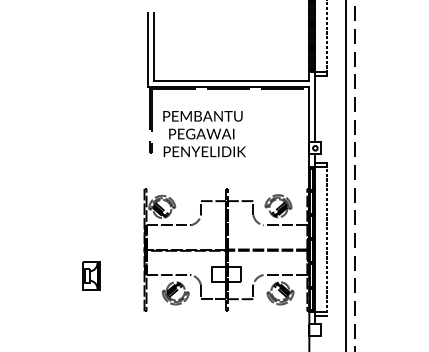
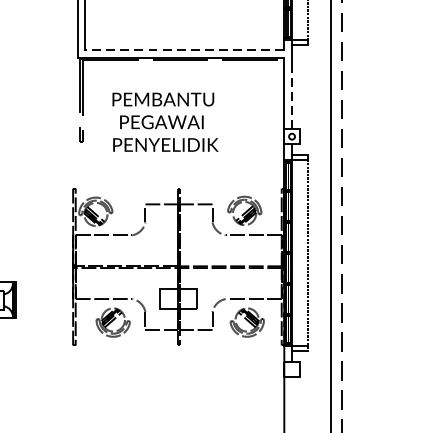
line: (231, 80) -> (184, 49), solid -> dashed
line: (315, 119) -> (292, 99), solid -> dashed
text: (204, 134) -> (165, 122), moved

